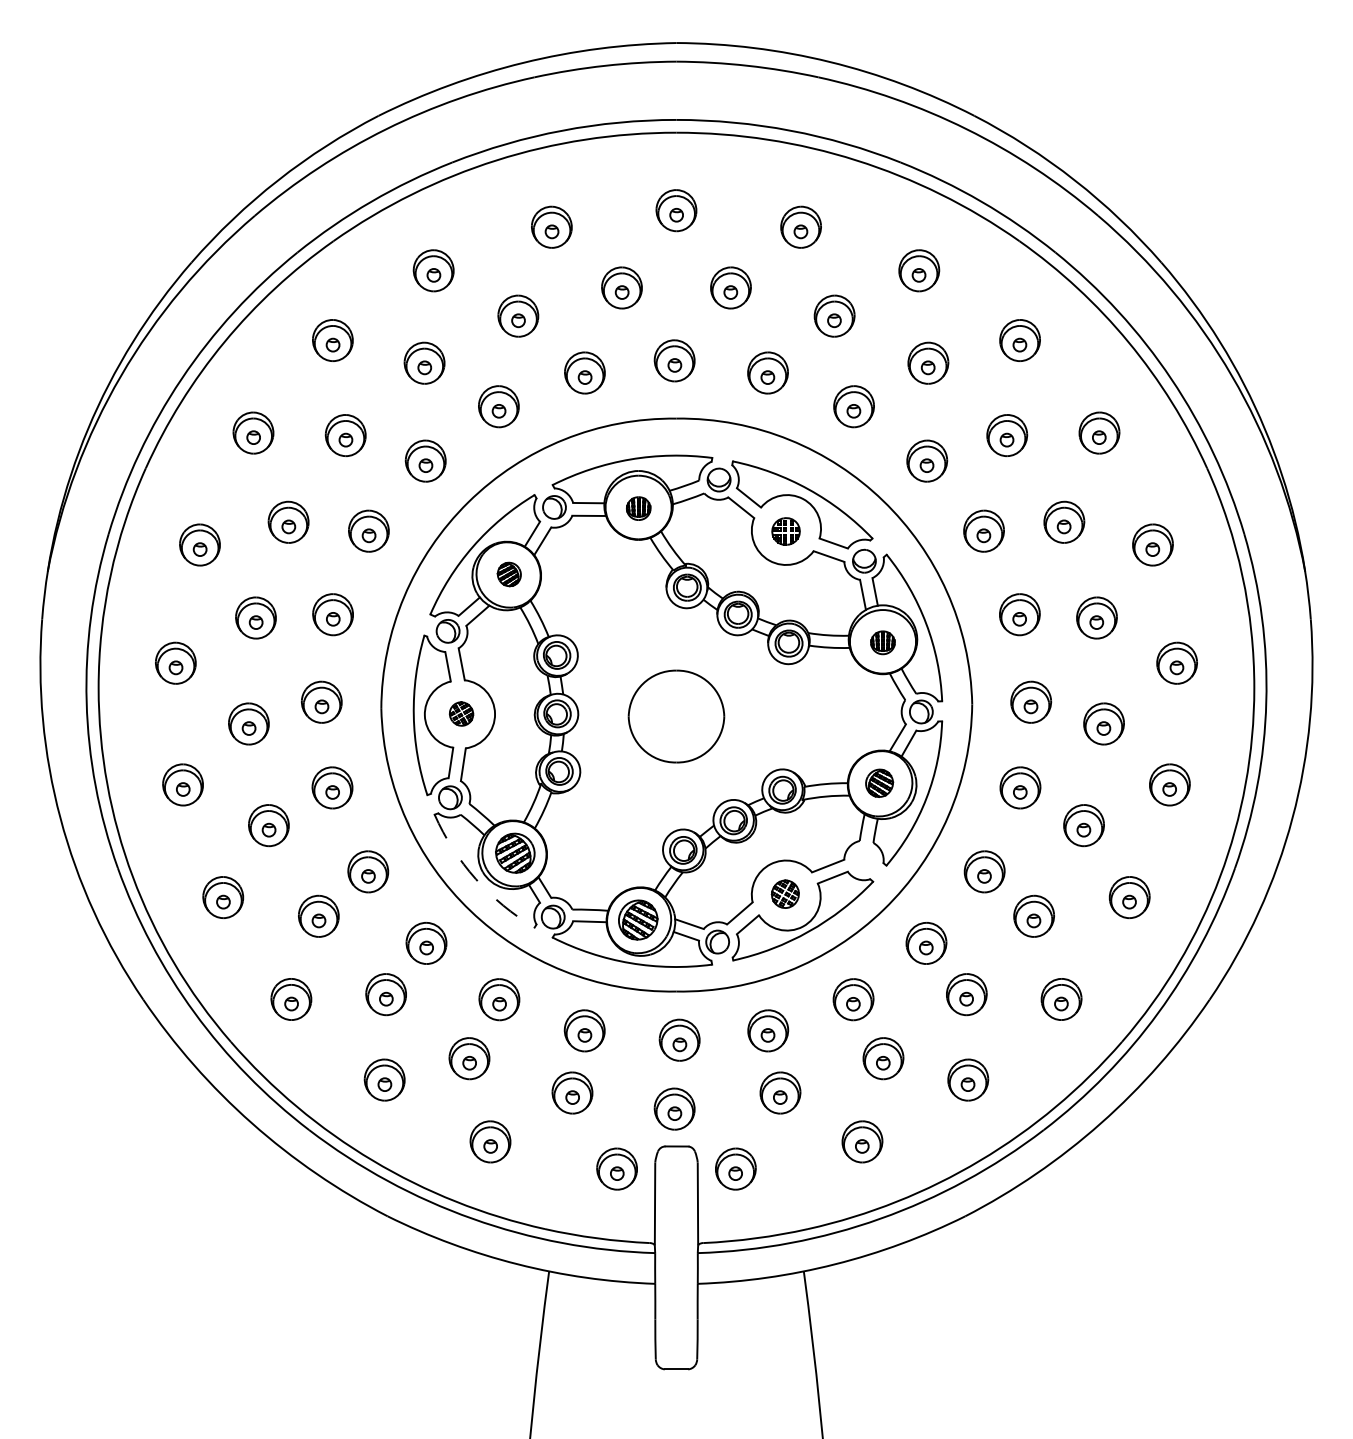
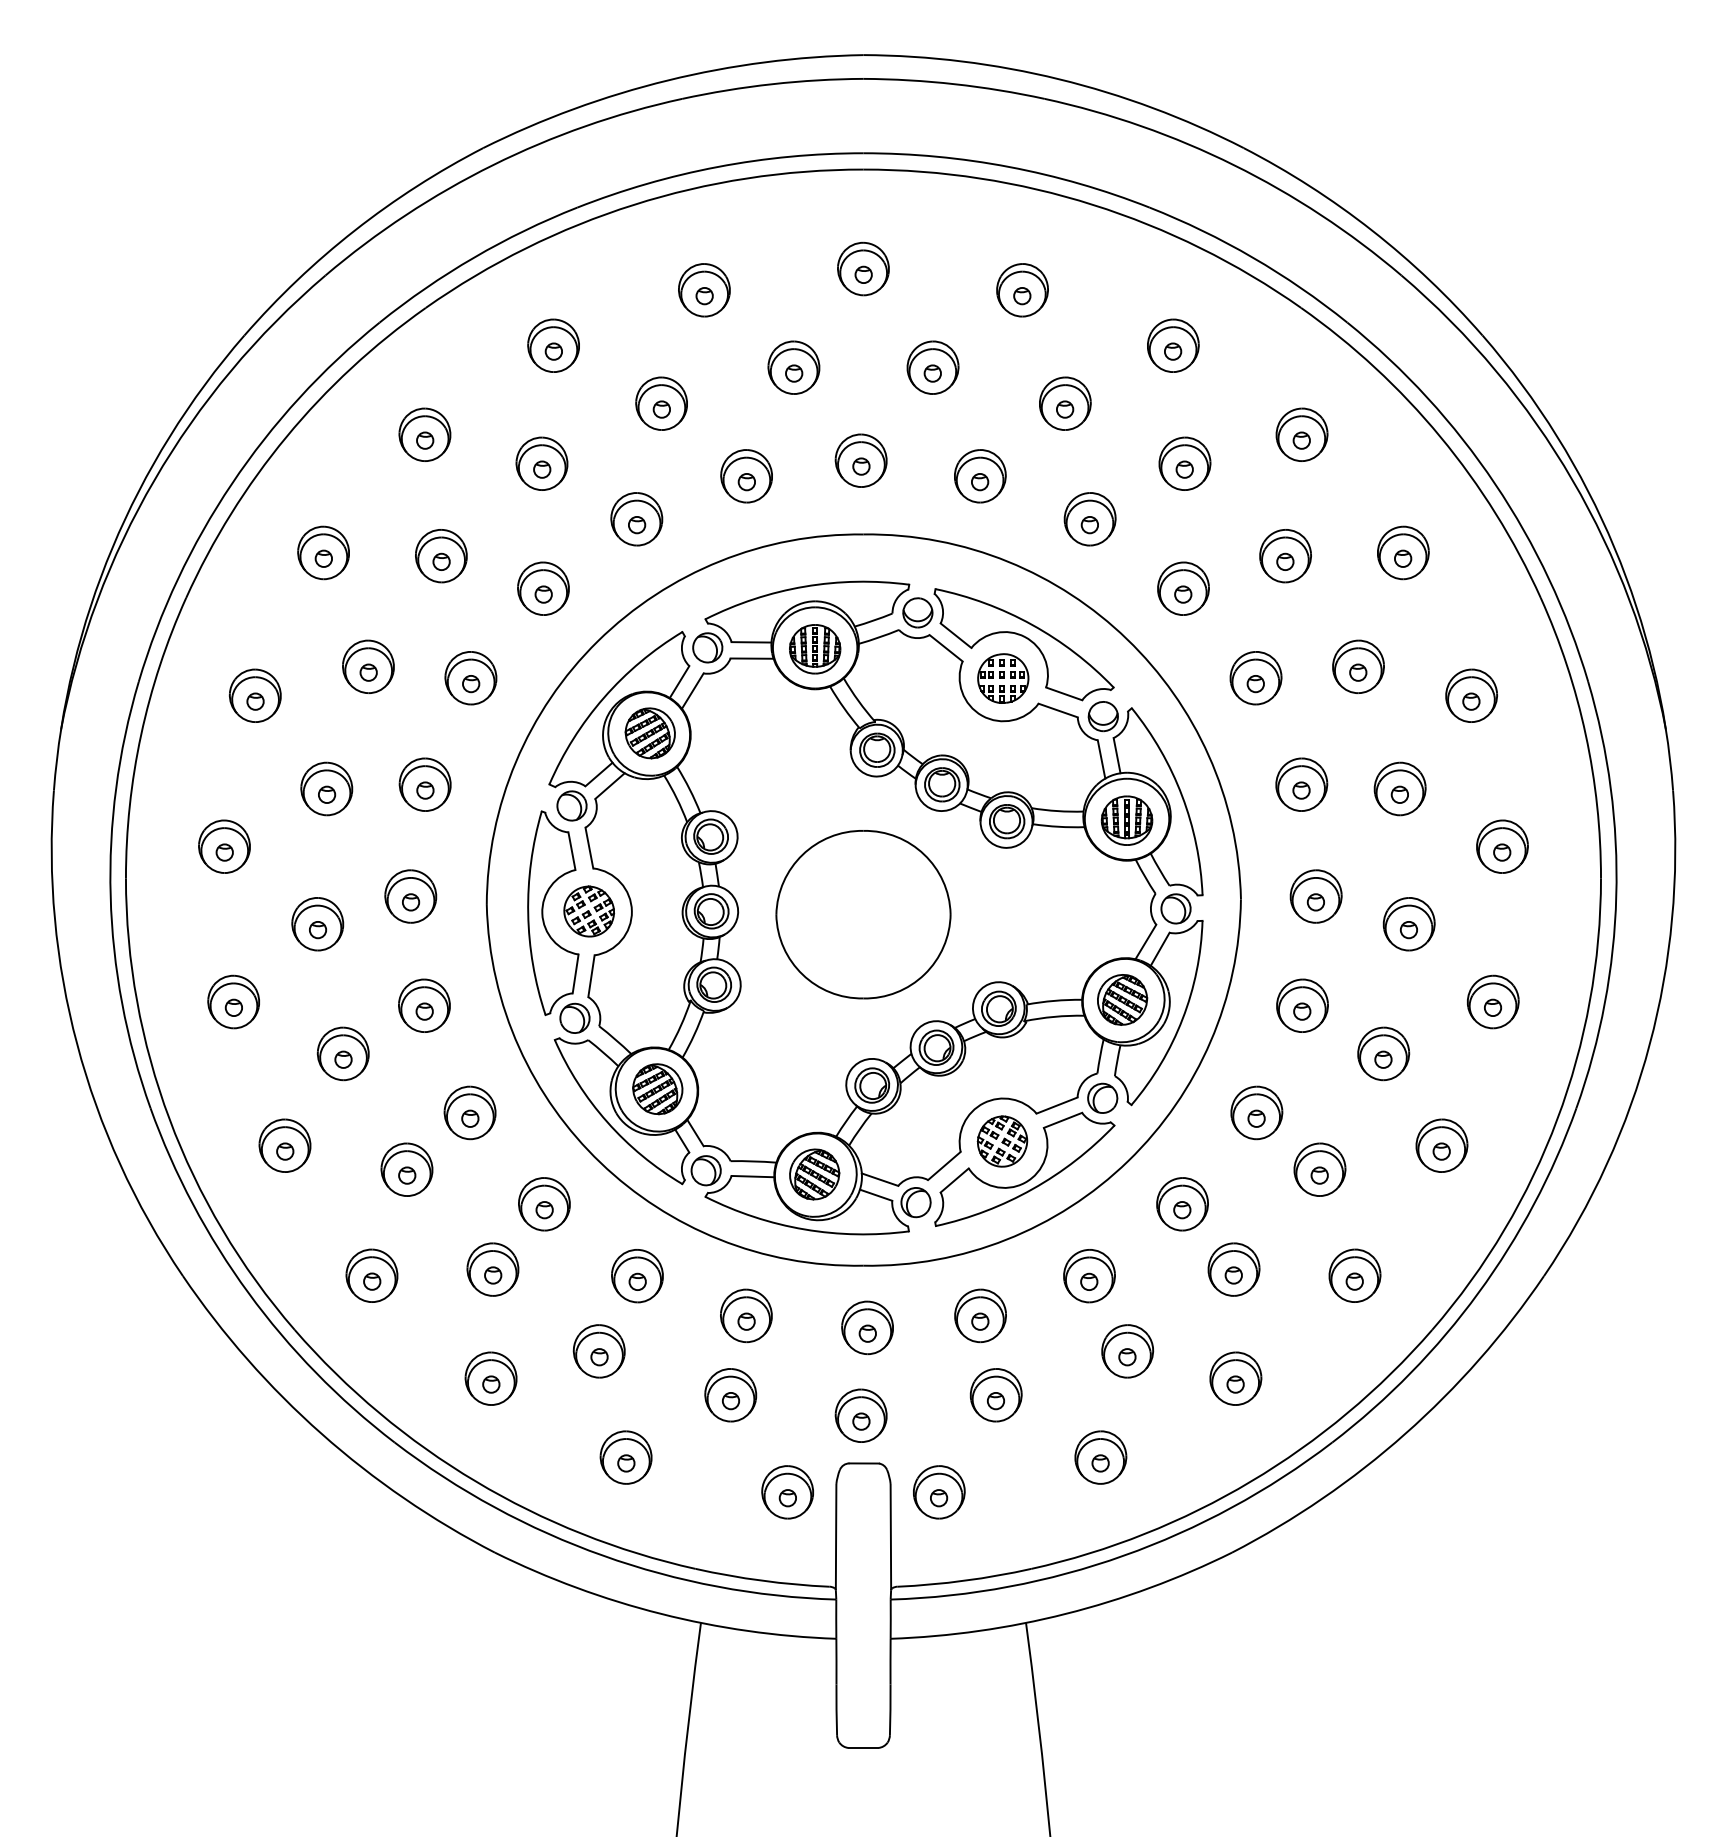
part: (638, 508) -> (815, 649), size x1.67
part: (786, 531) -> (1003, 678), size x1.43
part: (508, 574) -> (649, 733), size x1.67
part: (882, 642) -> (1126, 820), size x1.67
part: (461, 714) -> (588, 911), size x1.67
part: (676, 716) -> (863, 914), size x1.43
part: (879, 782) -> (1122, 999), size x1.43
part: (863, 859) -> (1102, 1097), added
arc: (475, 879) -> (607, 1122), dashed -> solid
part: (785, 894) -> (1002, 1141), size x1.43

